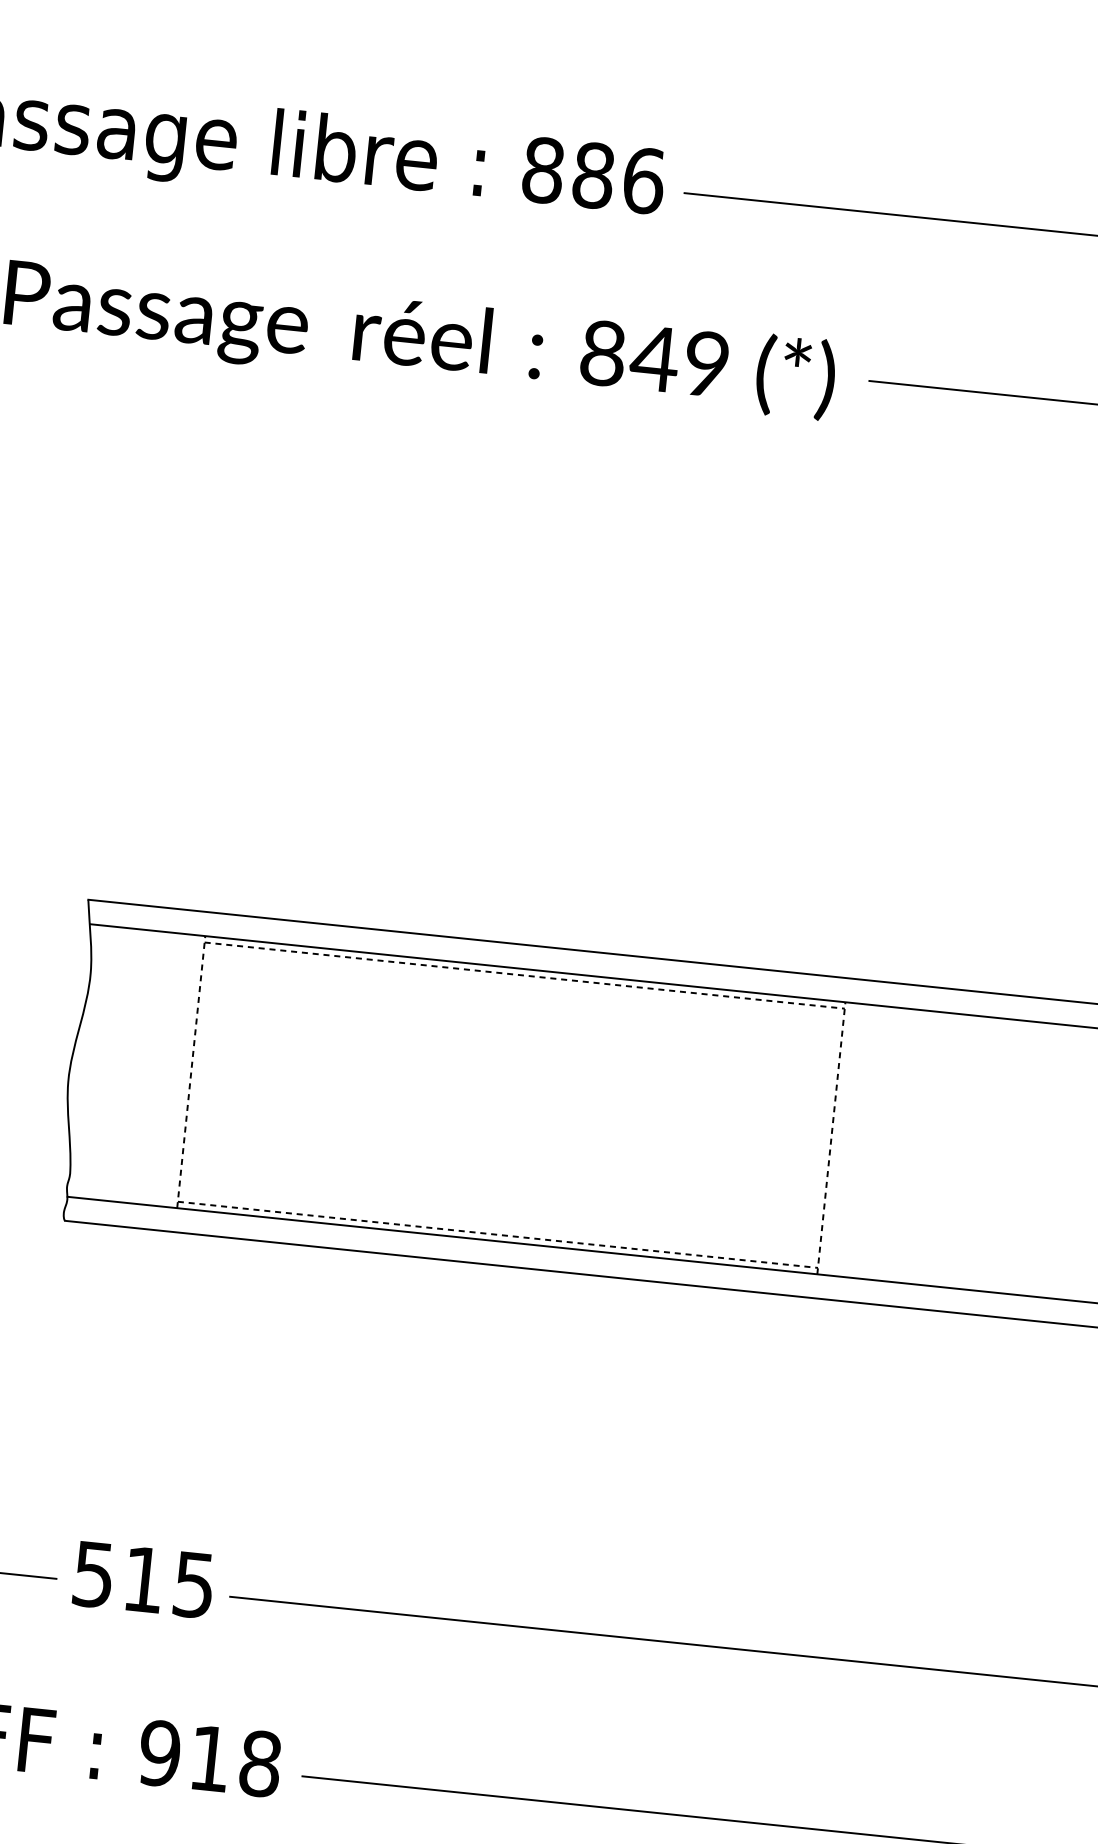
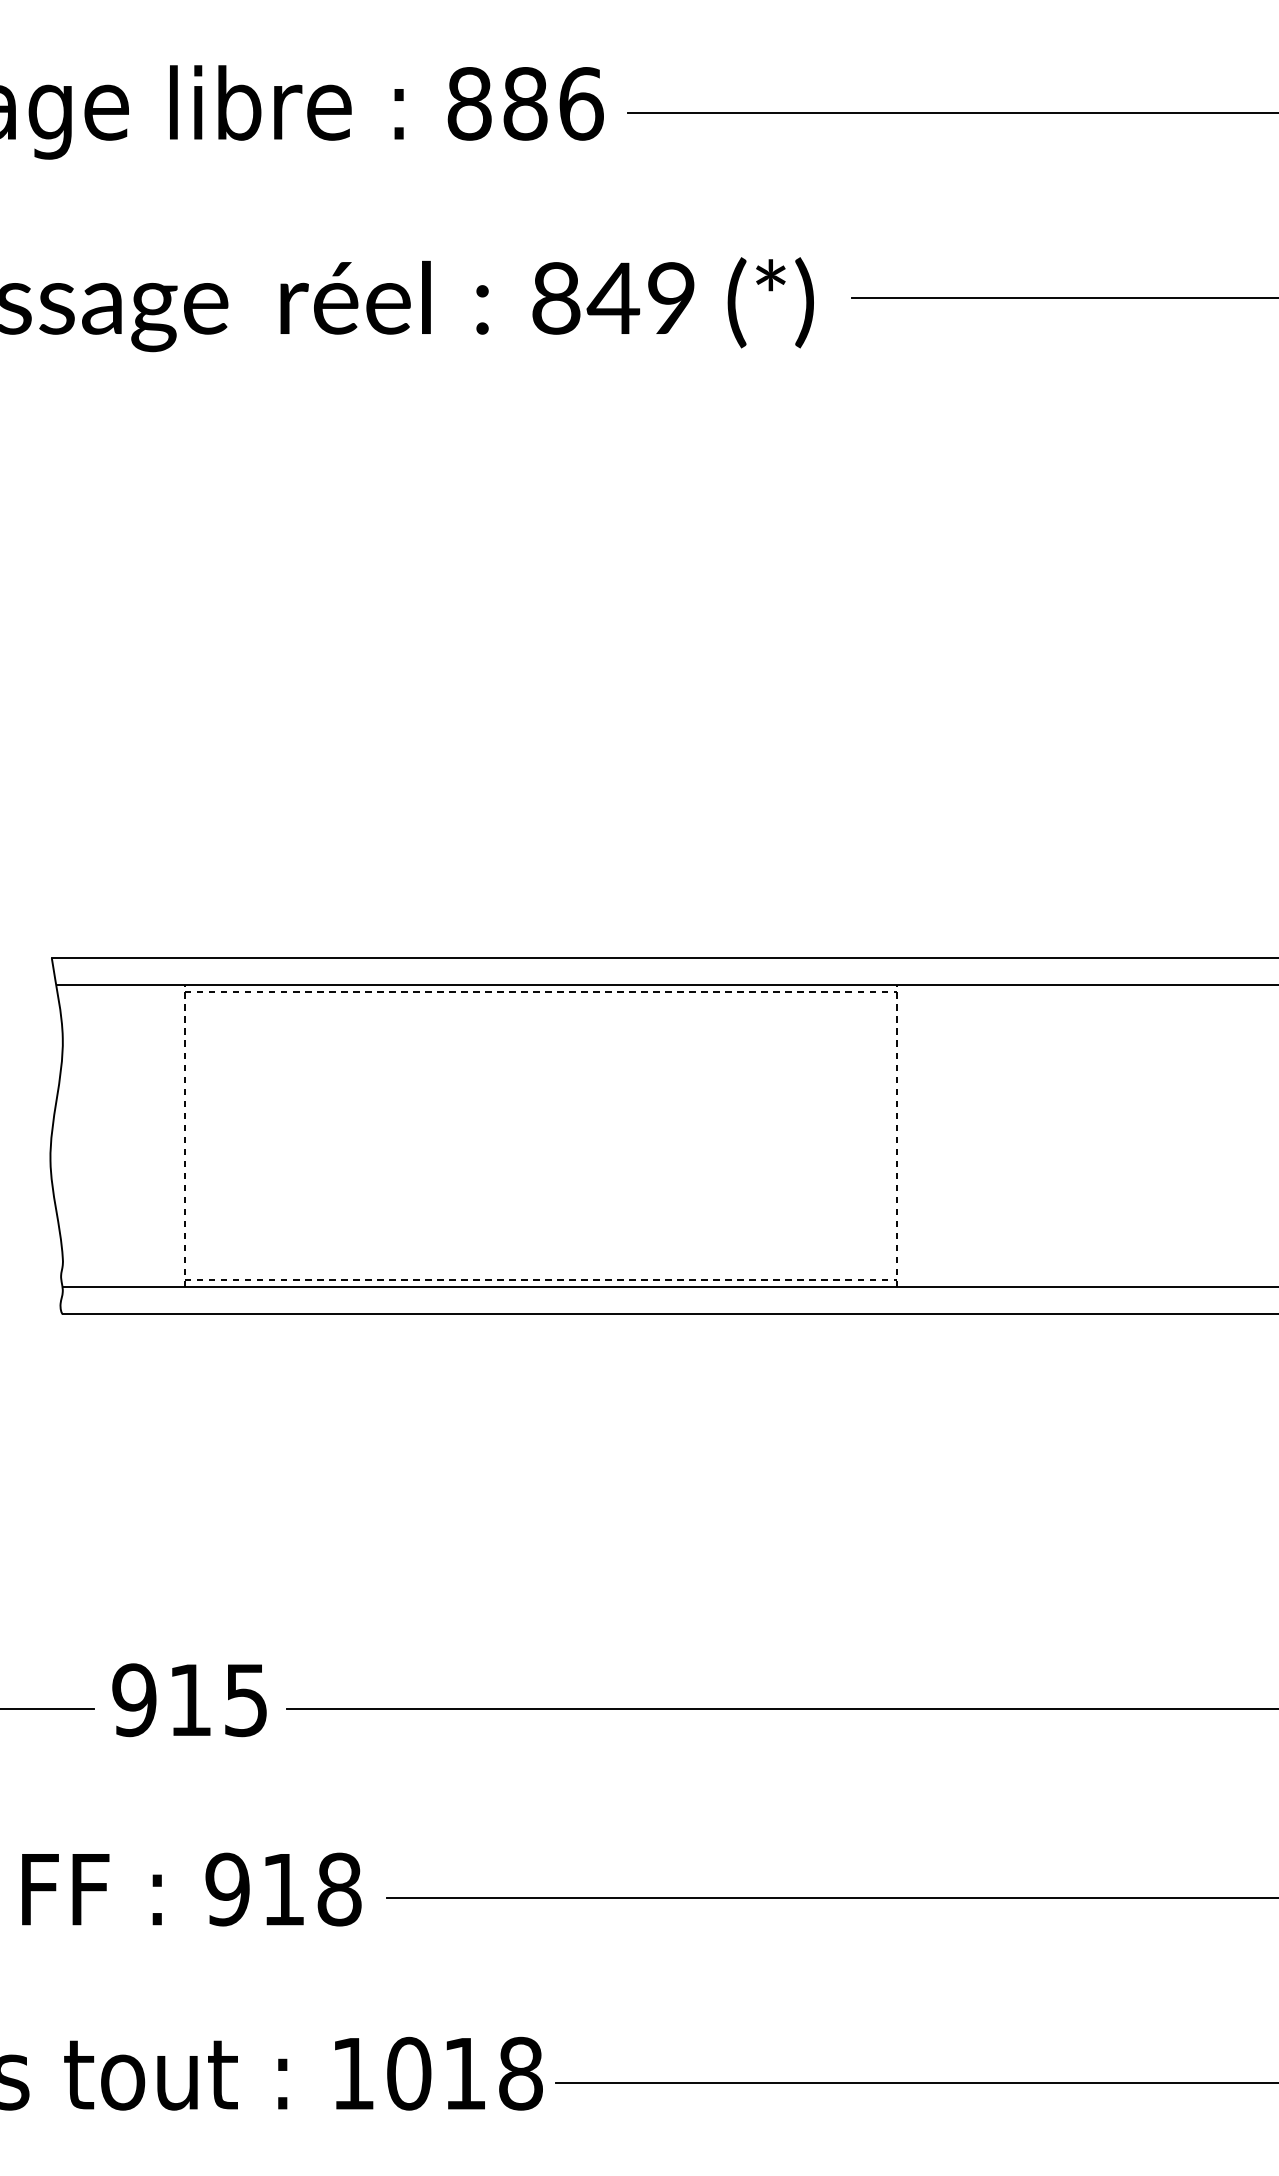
text: (93, 1573) -> (134, 1699), 515 -> 915

